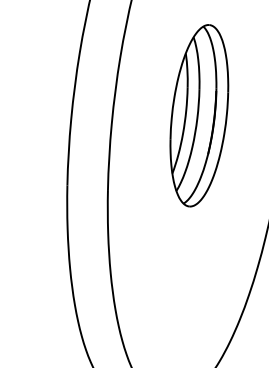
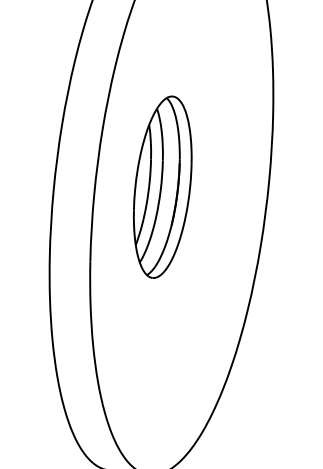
part: (199, 115) -> (162, 186), moved

